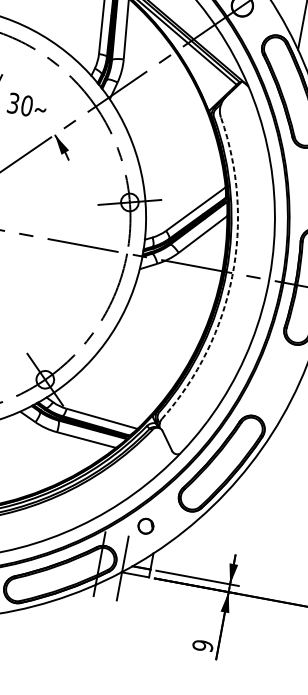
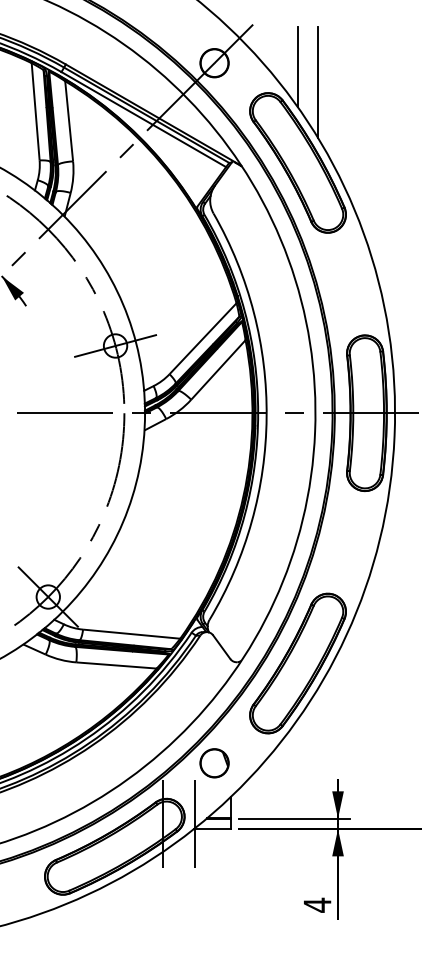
arc: (232, 276) -> (266, 417), dashed -> solid
part: (145, 526) -> (214, 763), size x1.43
text: (203, 645) -> (317, 904), 9 -> 4

